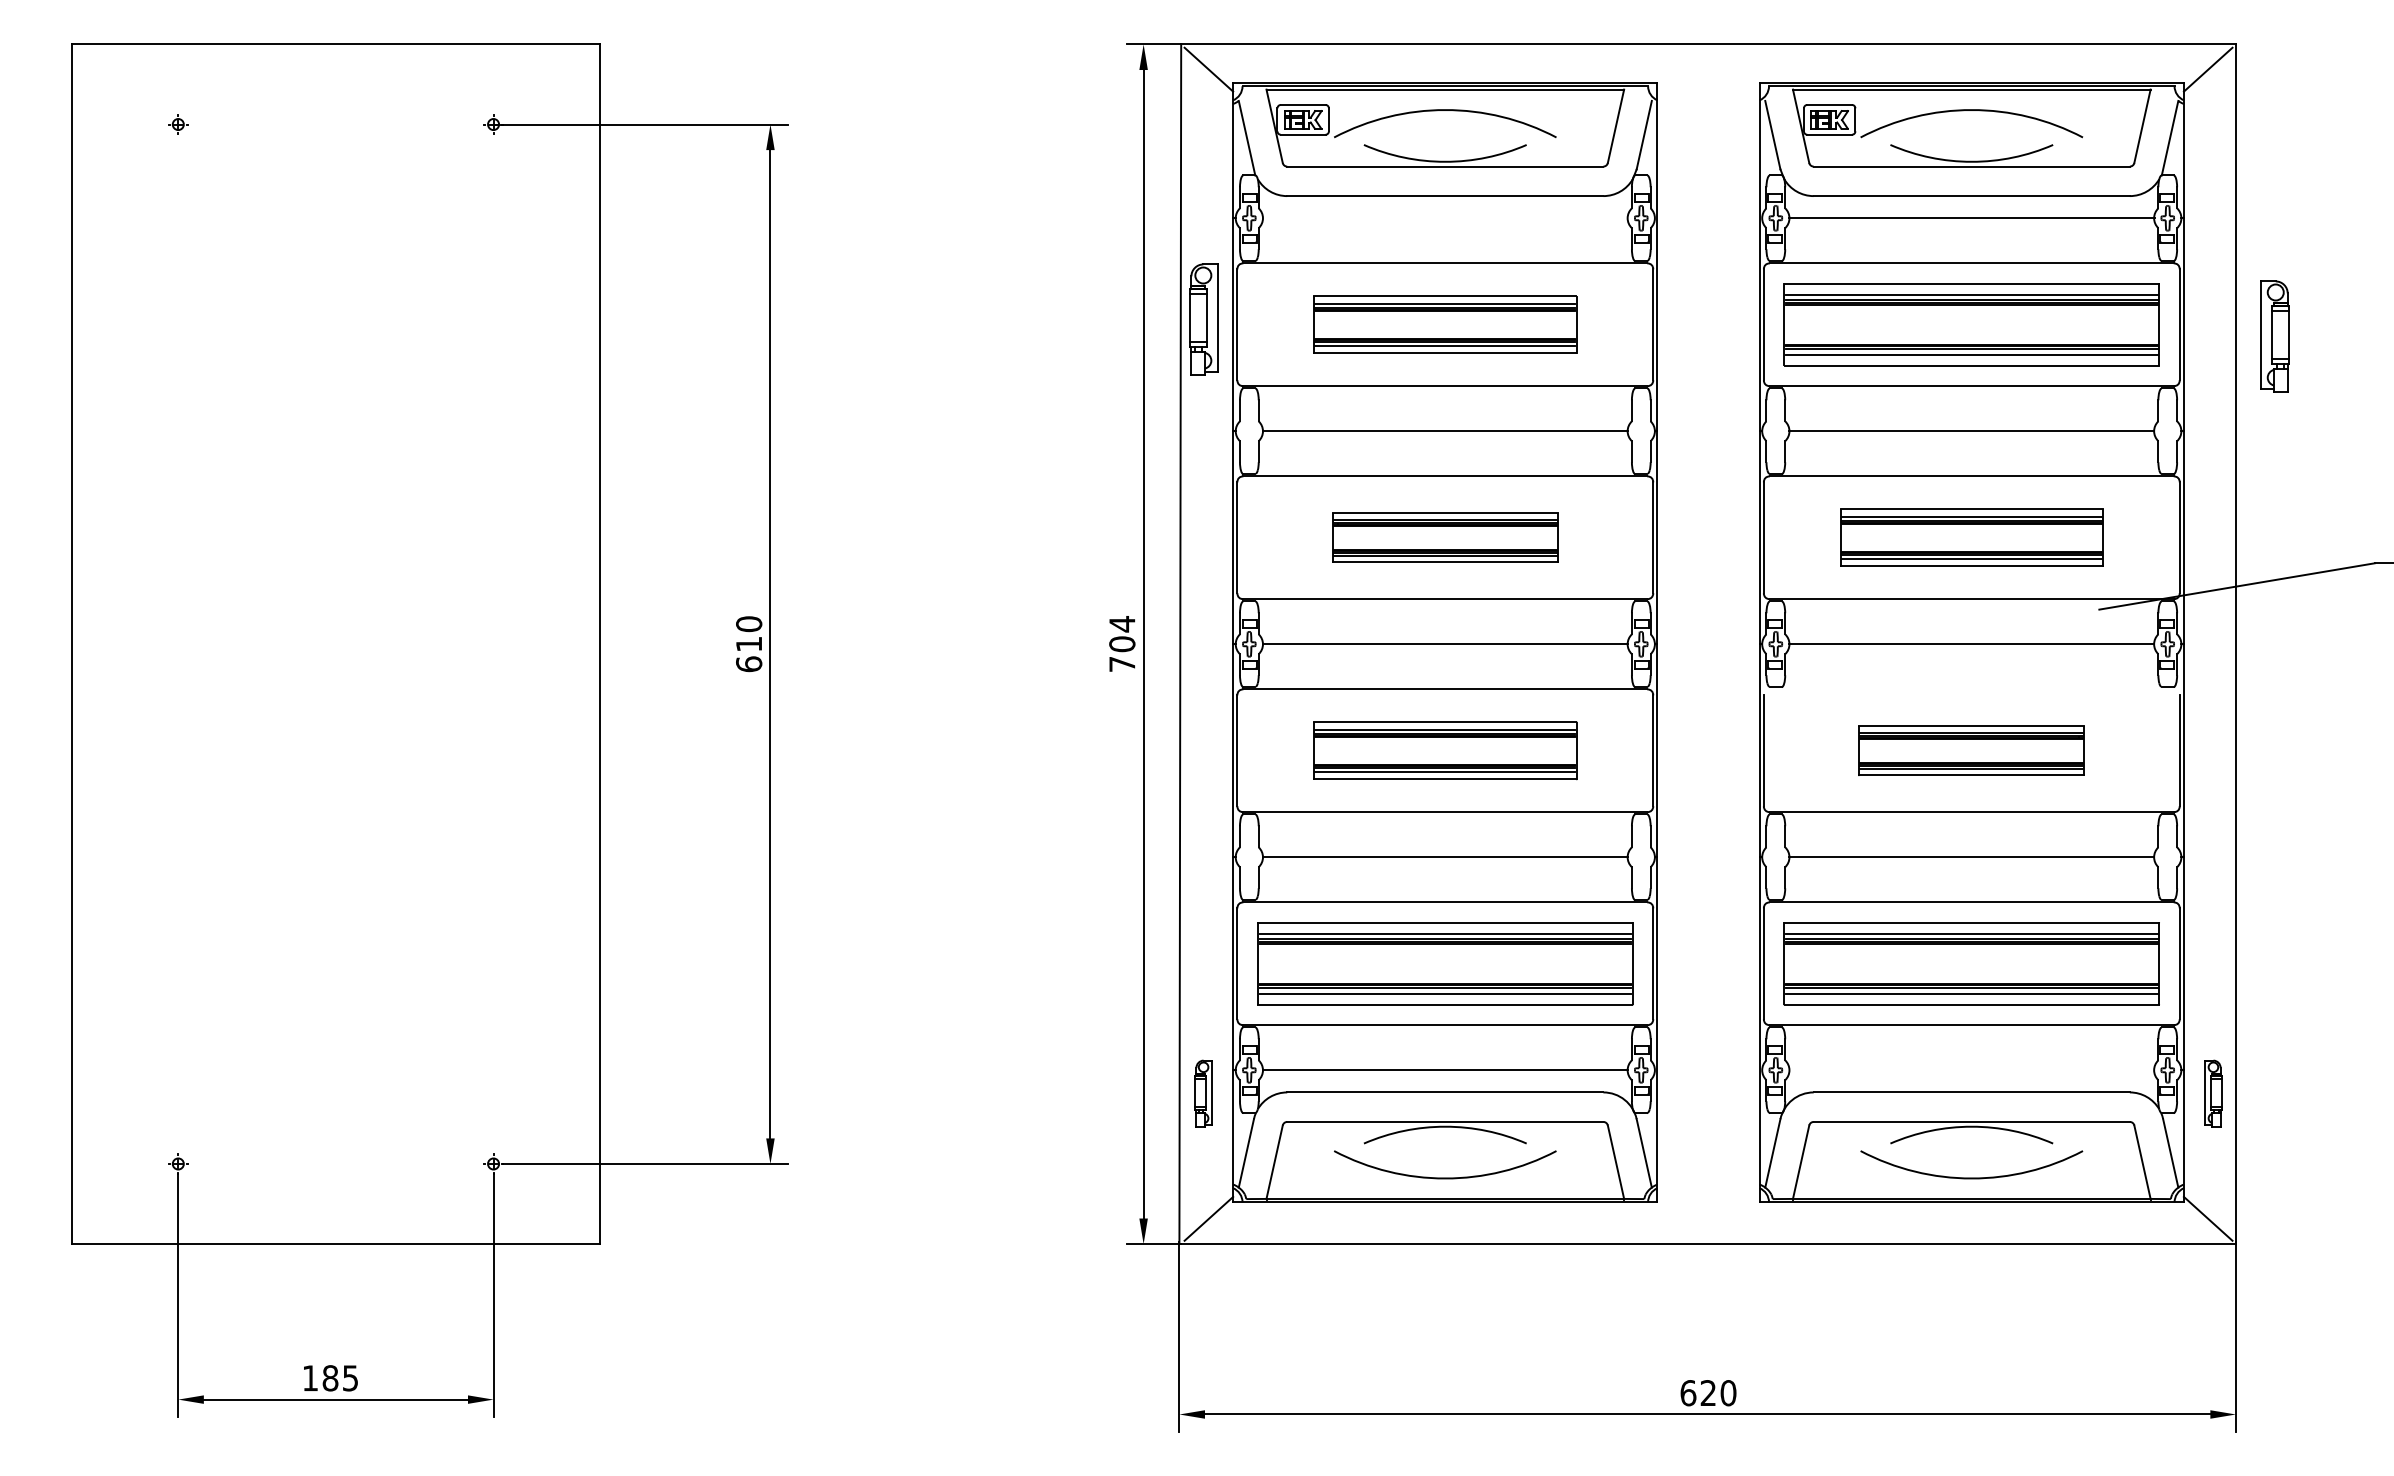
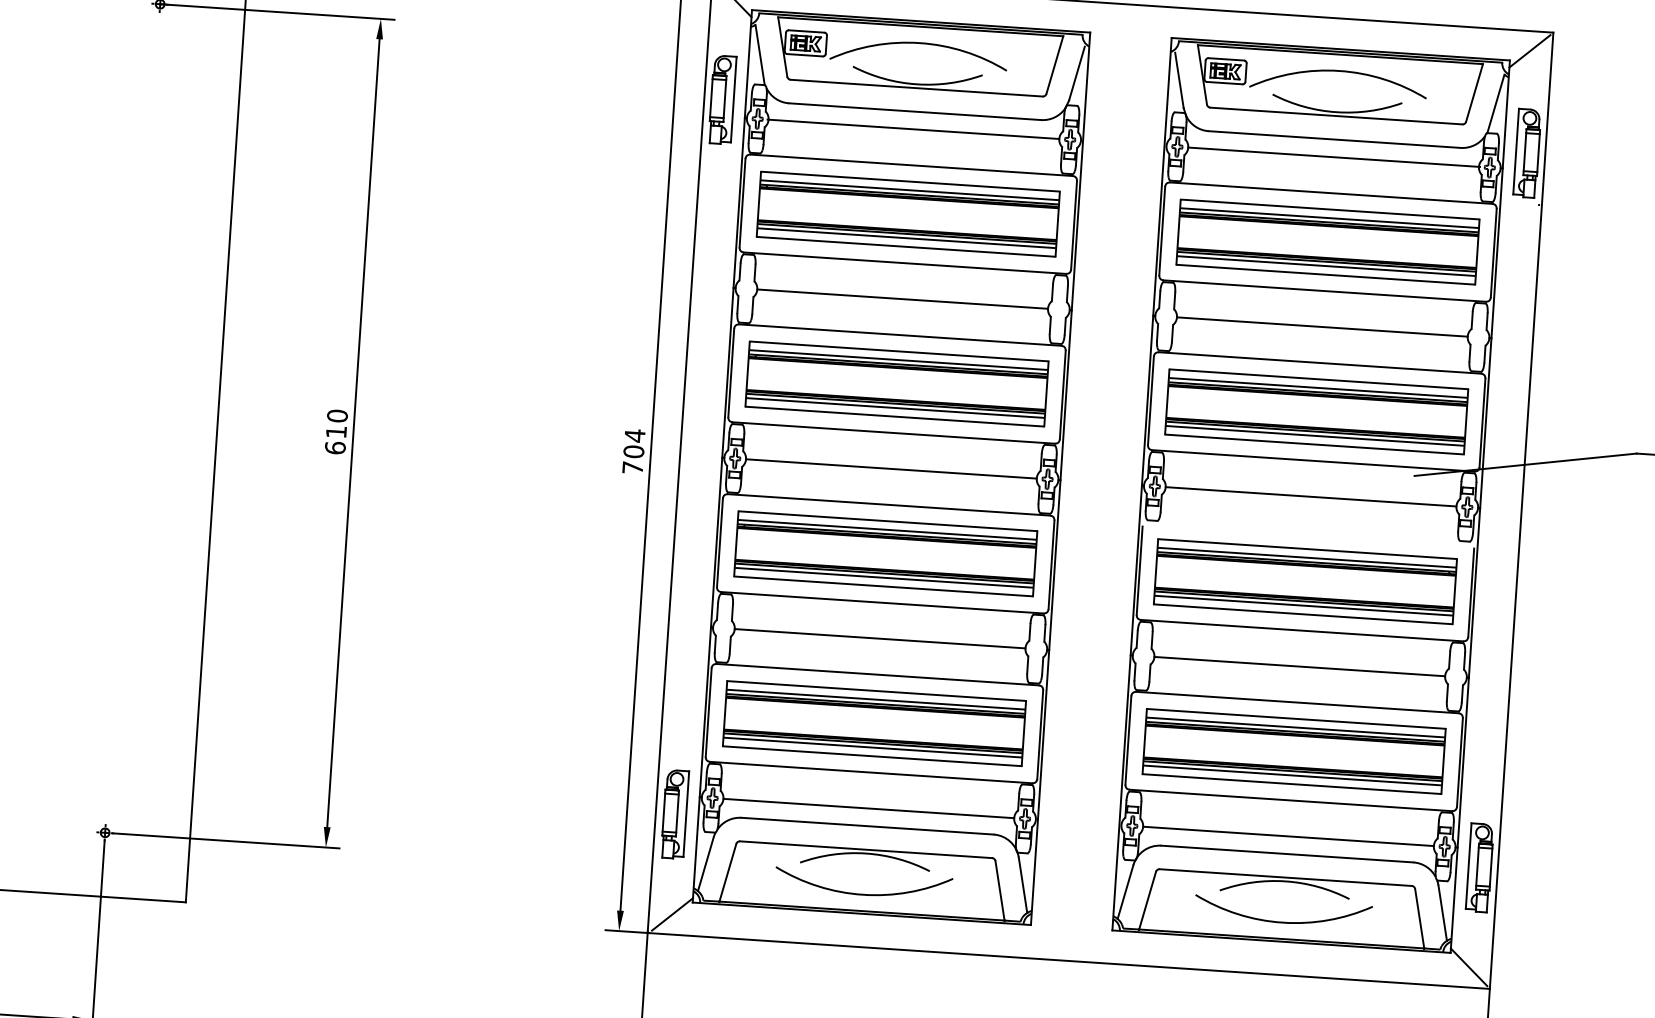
line: (1444, 218) -> (913, 129), added
part: (1203, 319) -> (722, 99), moved
part: (1445, 324) -> (908, 214), size x1.43
part: (2274, 336) -> (1526, 153), moved
part: (1445, 537) -> (897, 383), size x1.67
part: (1971, 537) -> (1316, 411), size x1.43
part: (1445, 750) -> (885, 553), size x1.43
part: (1971, 750) -> (1305, 581), size x1.67
line: (1971, 1070) -> (1288, 836), added
part: (1203, 1093) -> (674, 814), size x1.67
part: (2212, 1093) -> (1479, 867), size x1.67

